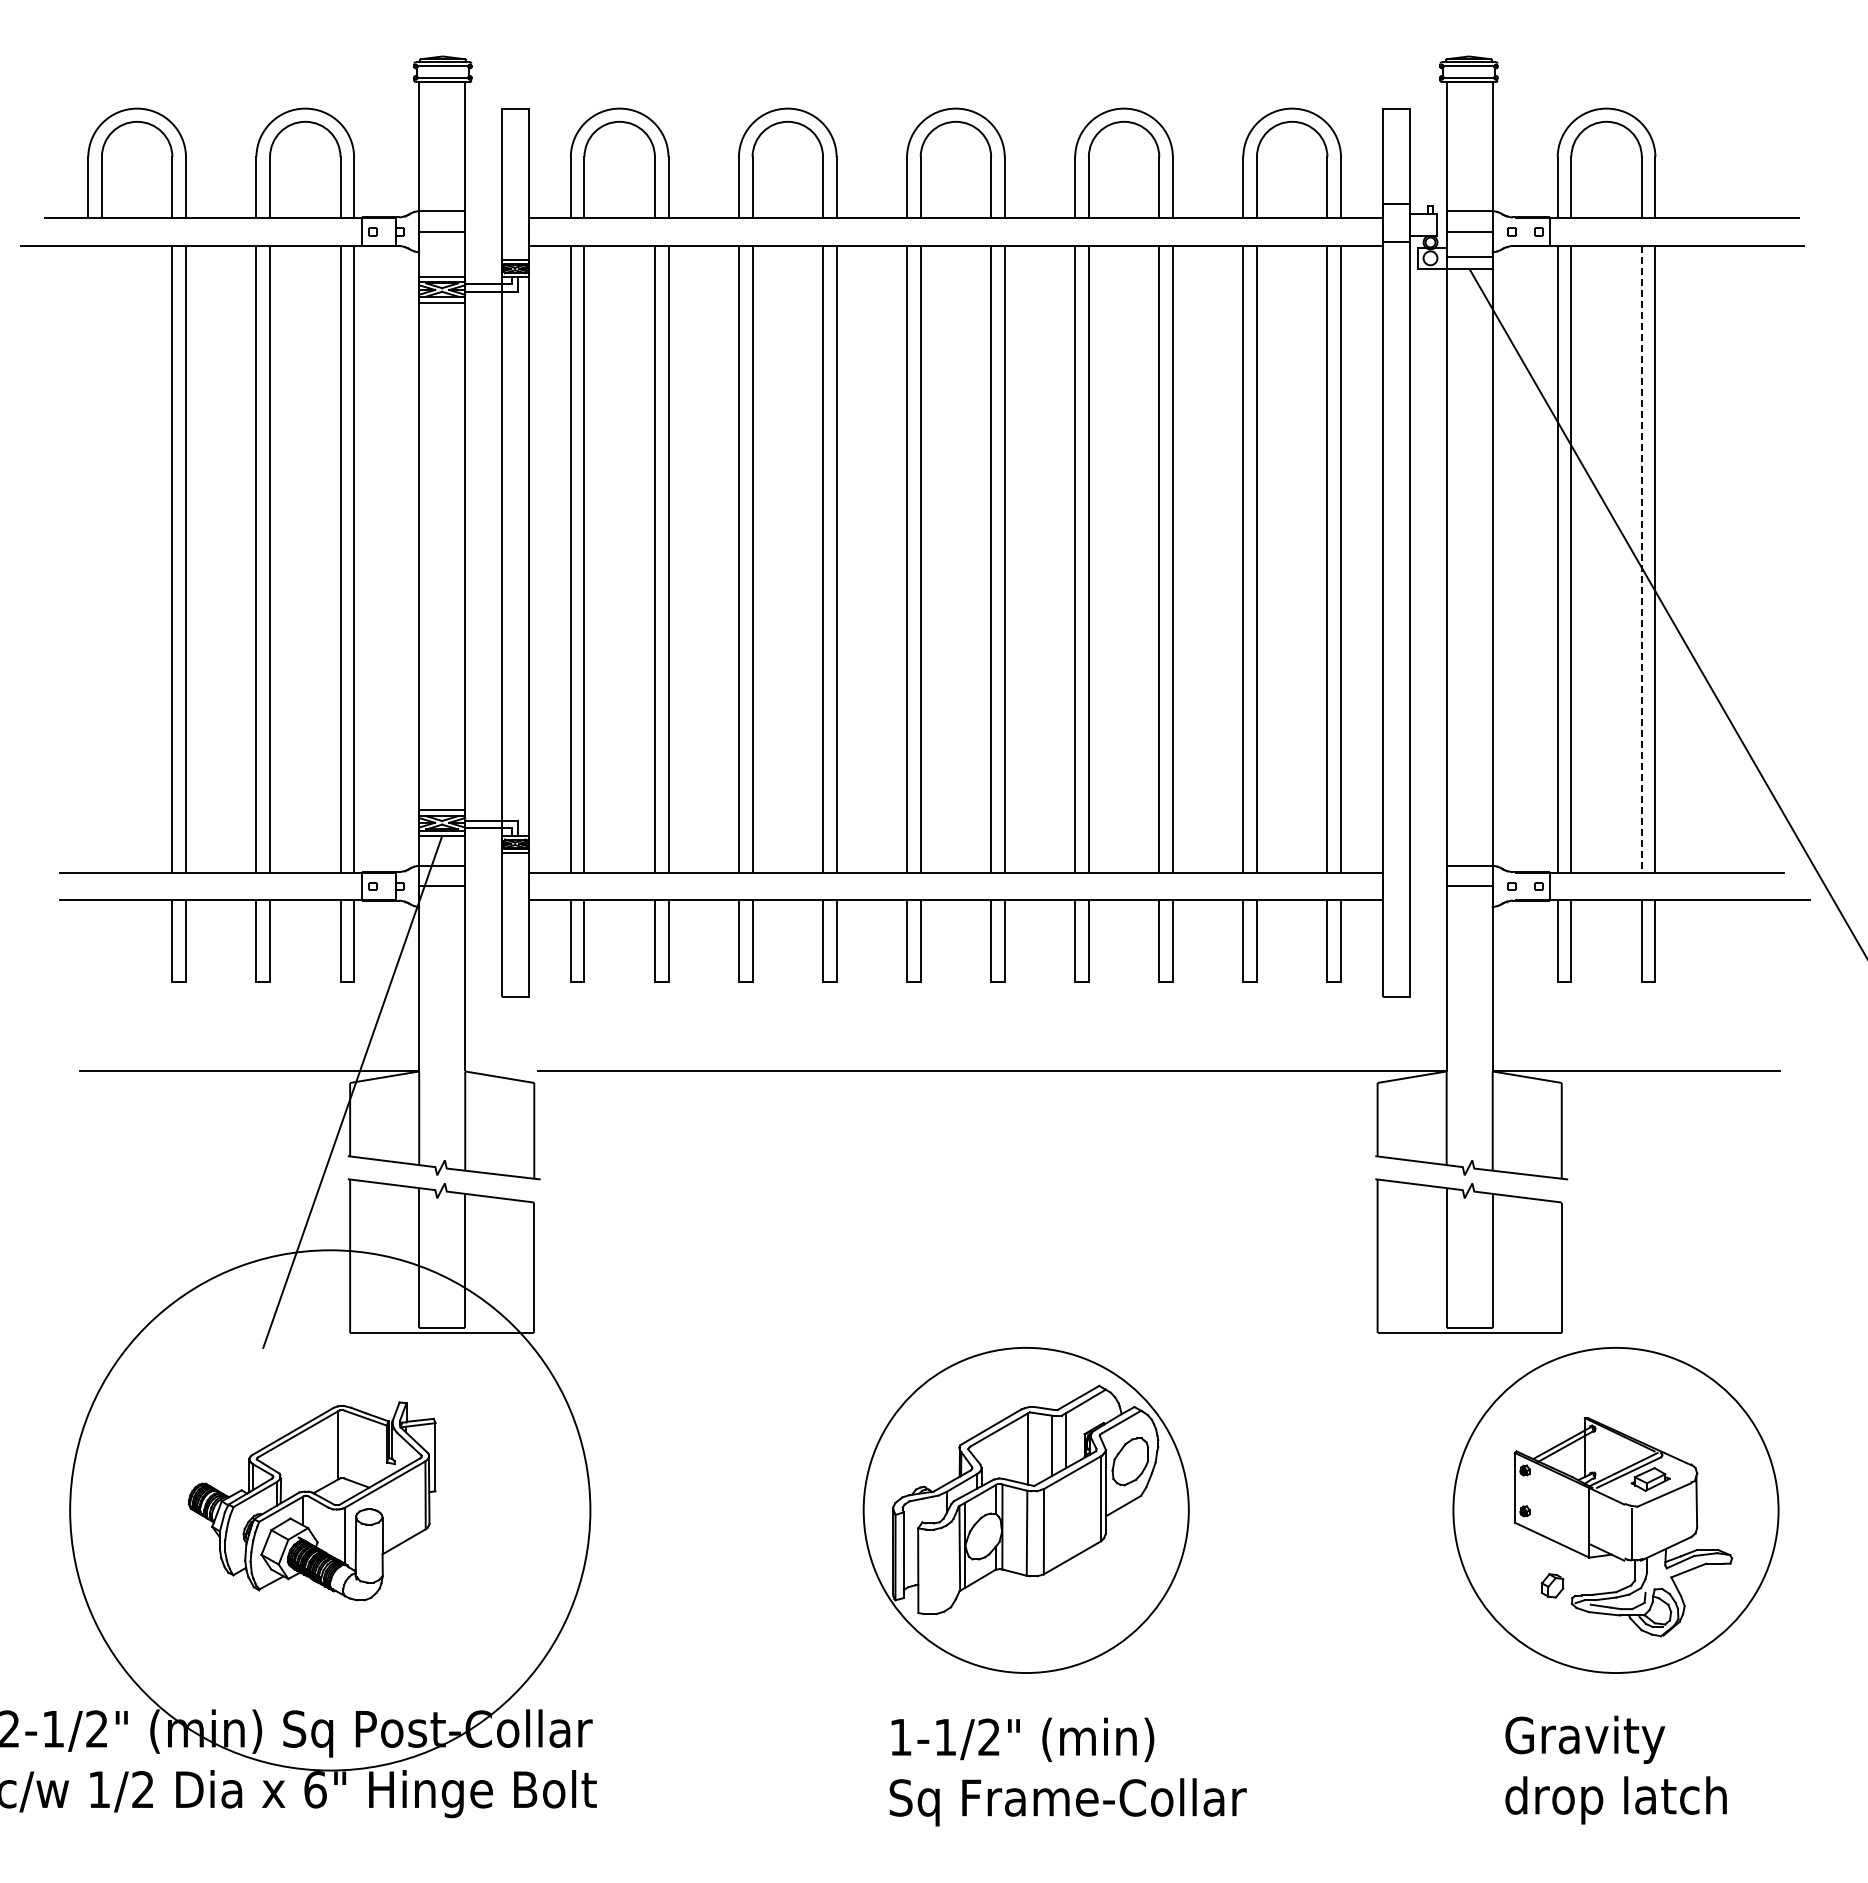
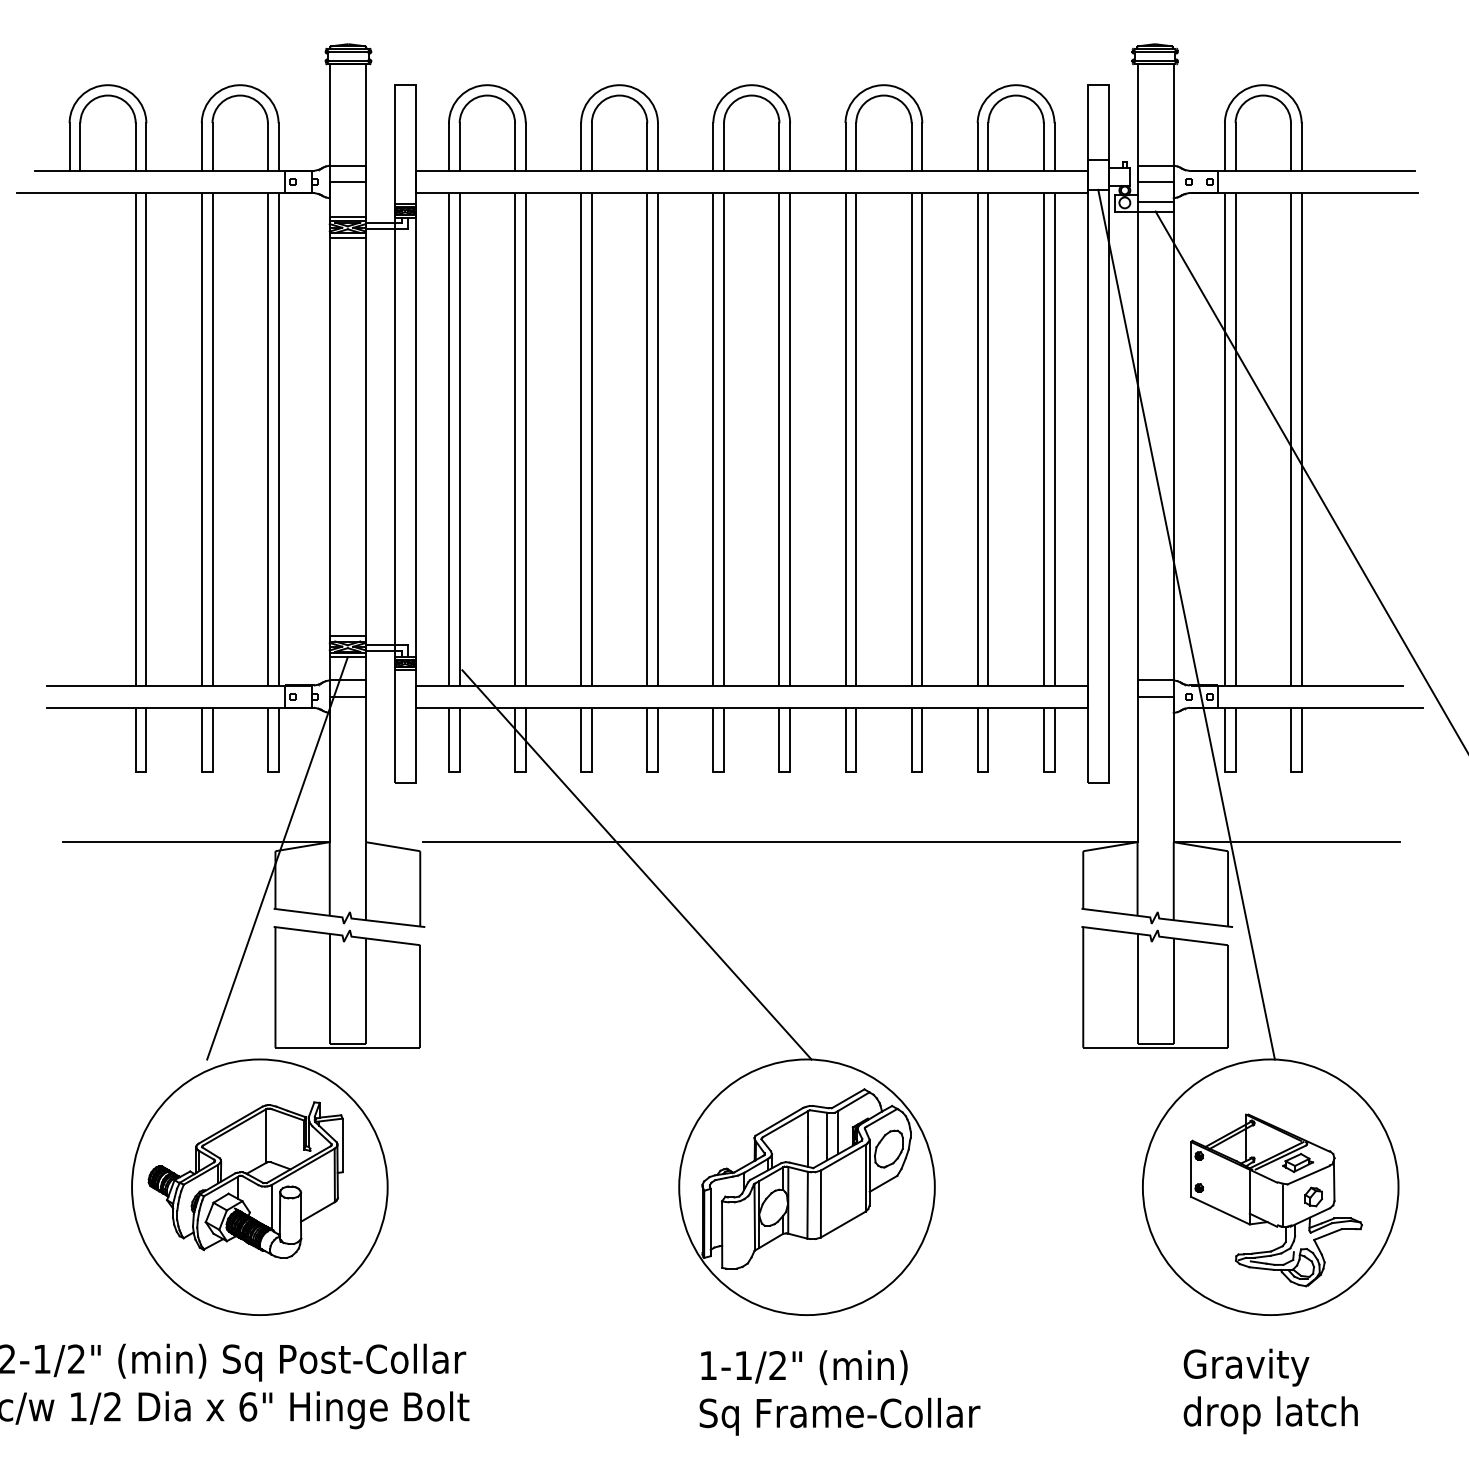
line: (1641, 559) -> (1290, 439), dashed -> solid
line: (1508, 794) -> (1186, 624), added
line: (809, 1099) -> (636, 864), added
circle: (329, 1510) -> (259, 1187), size x0.62
part: (1552, 1585) -> (1313, 1196), moved

